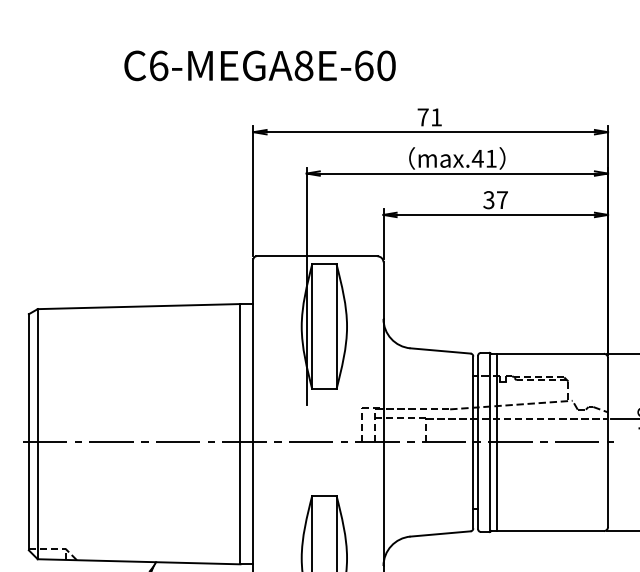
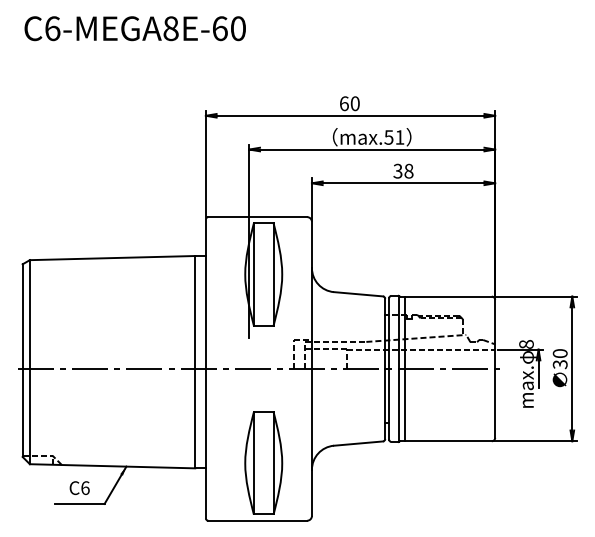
text: (259, 65) -> (134, 28), moved
text: (429, 117) -> (349, 103), 71 -> 60
text: (477, 158) -> (388, 137), max.41 -> max.51
text: (501, 199) -> (408, 170), 37 -> 38

